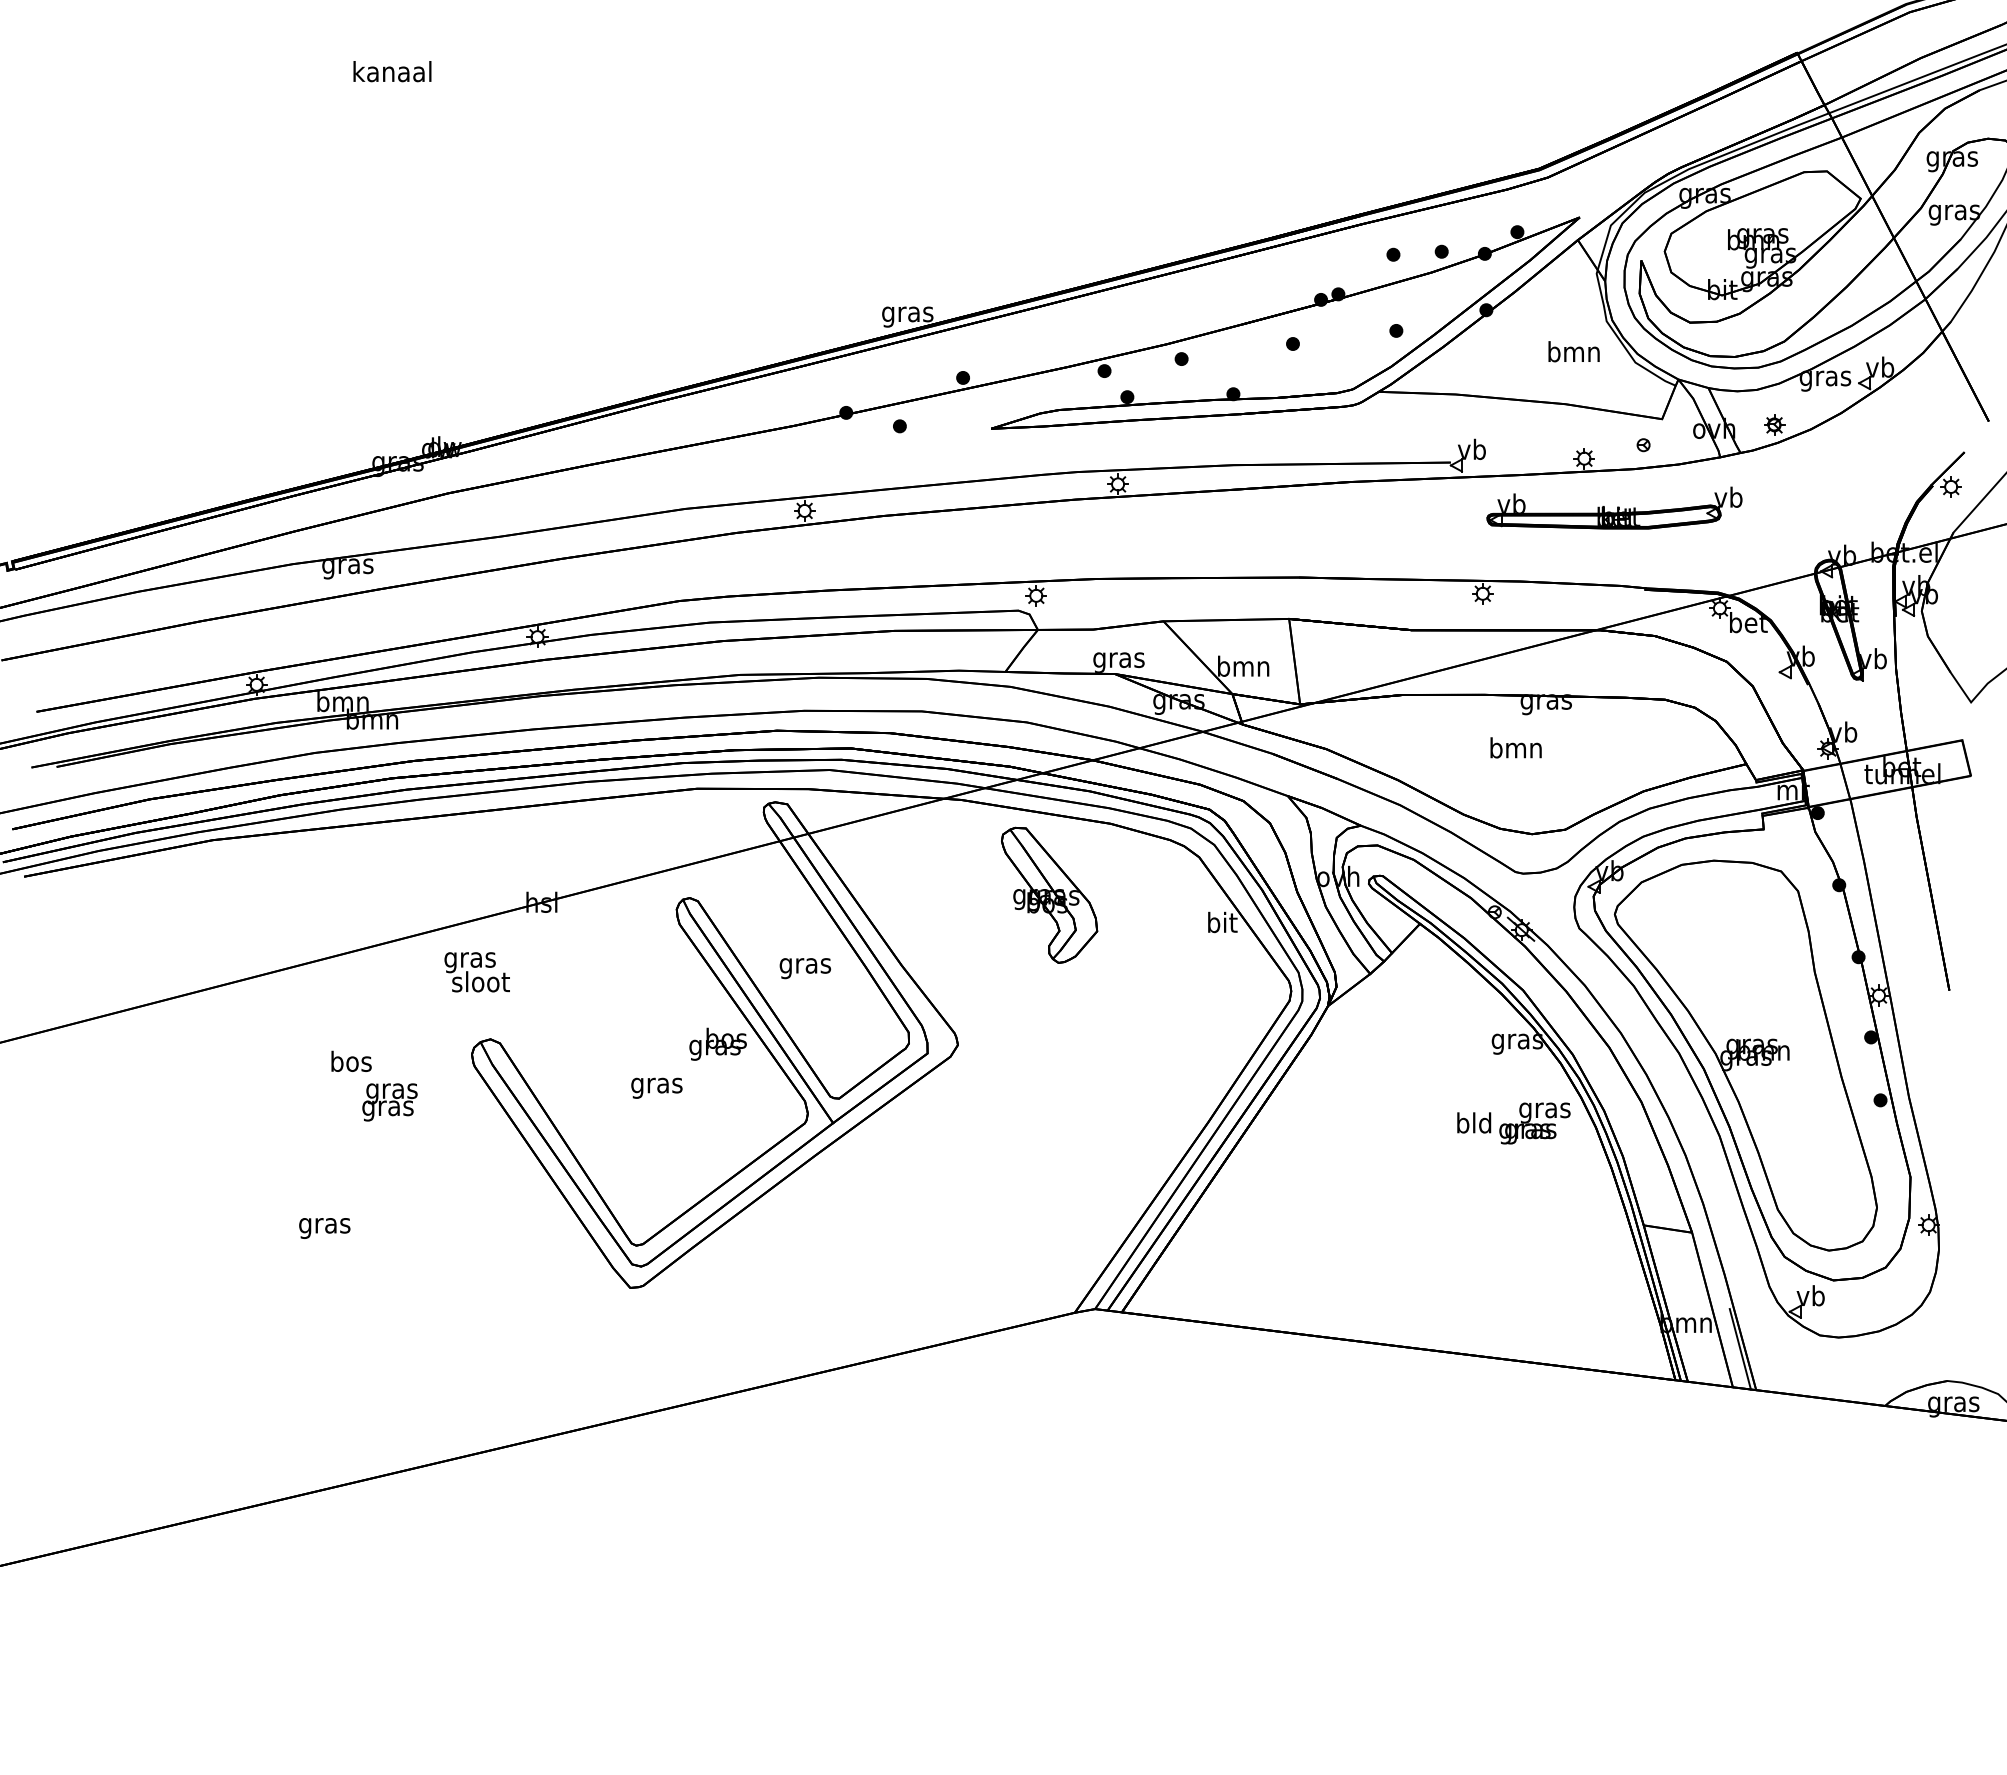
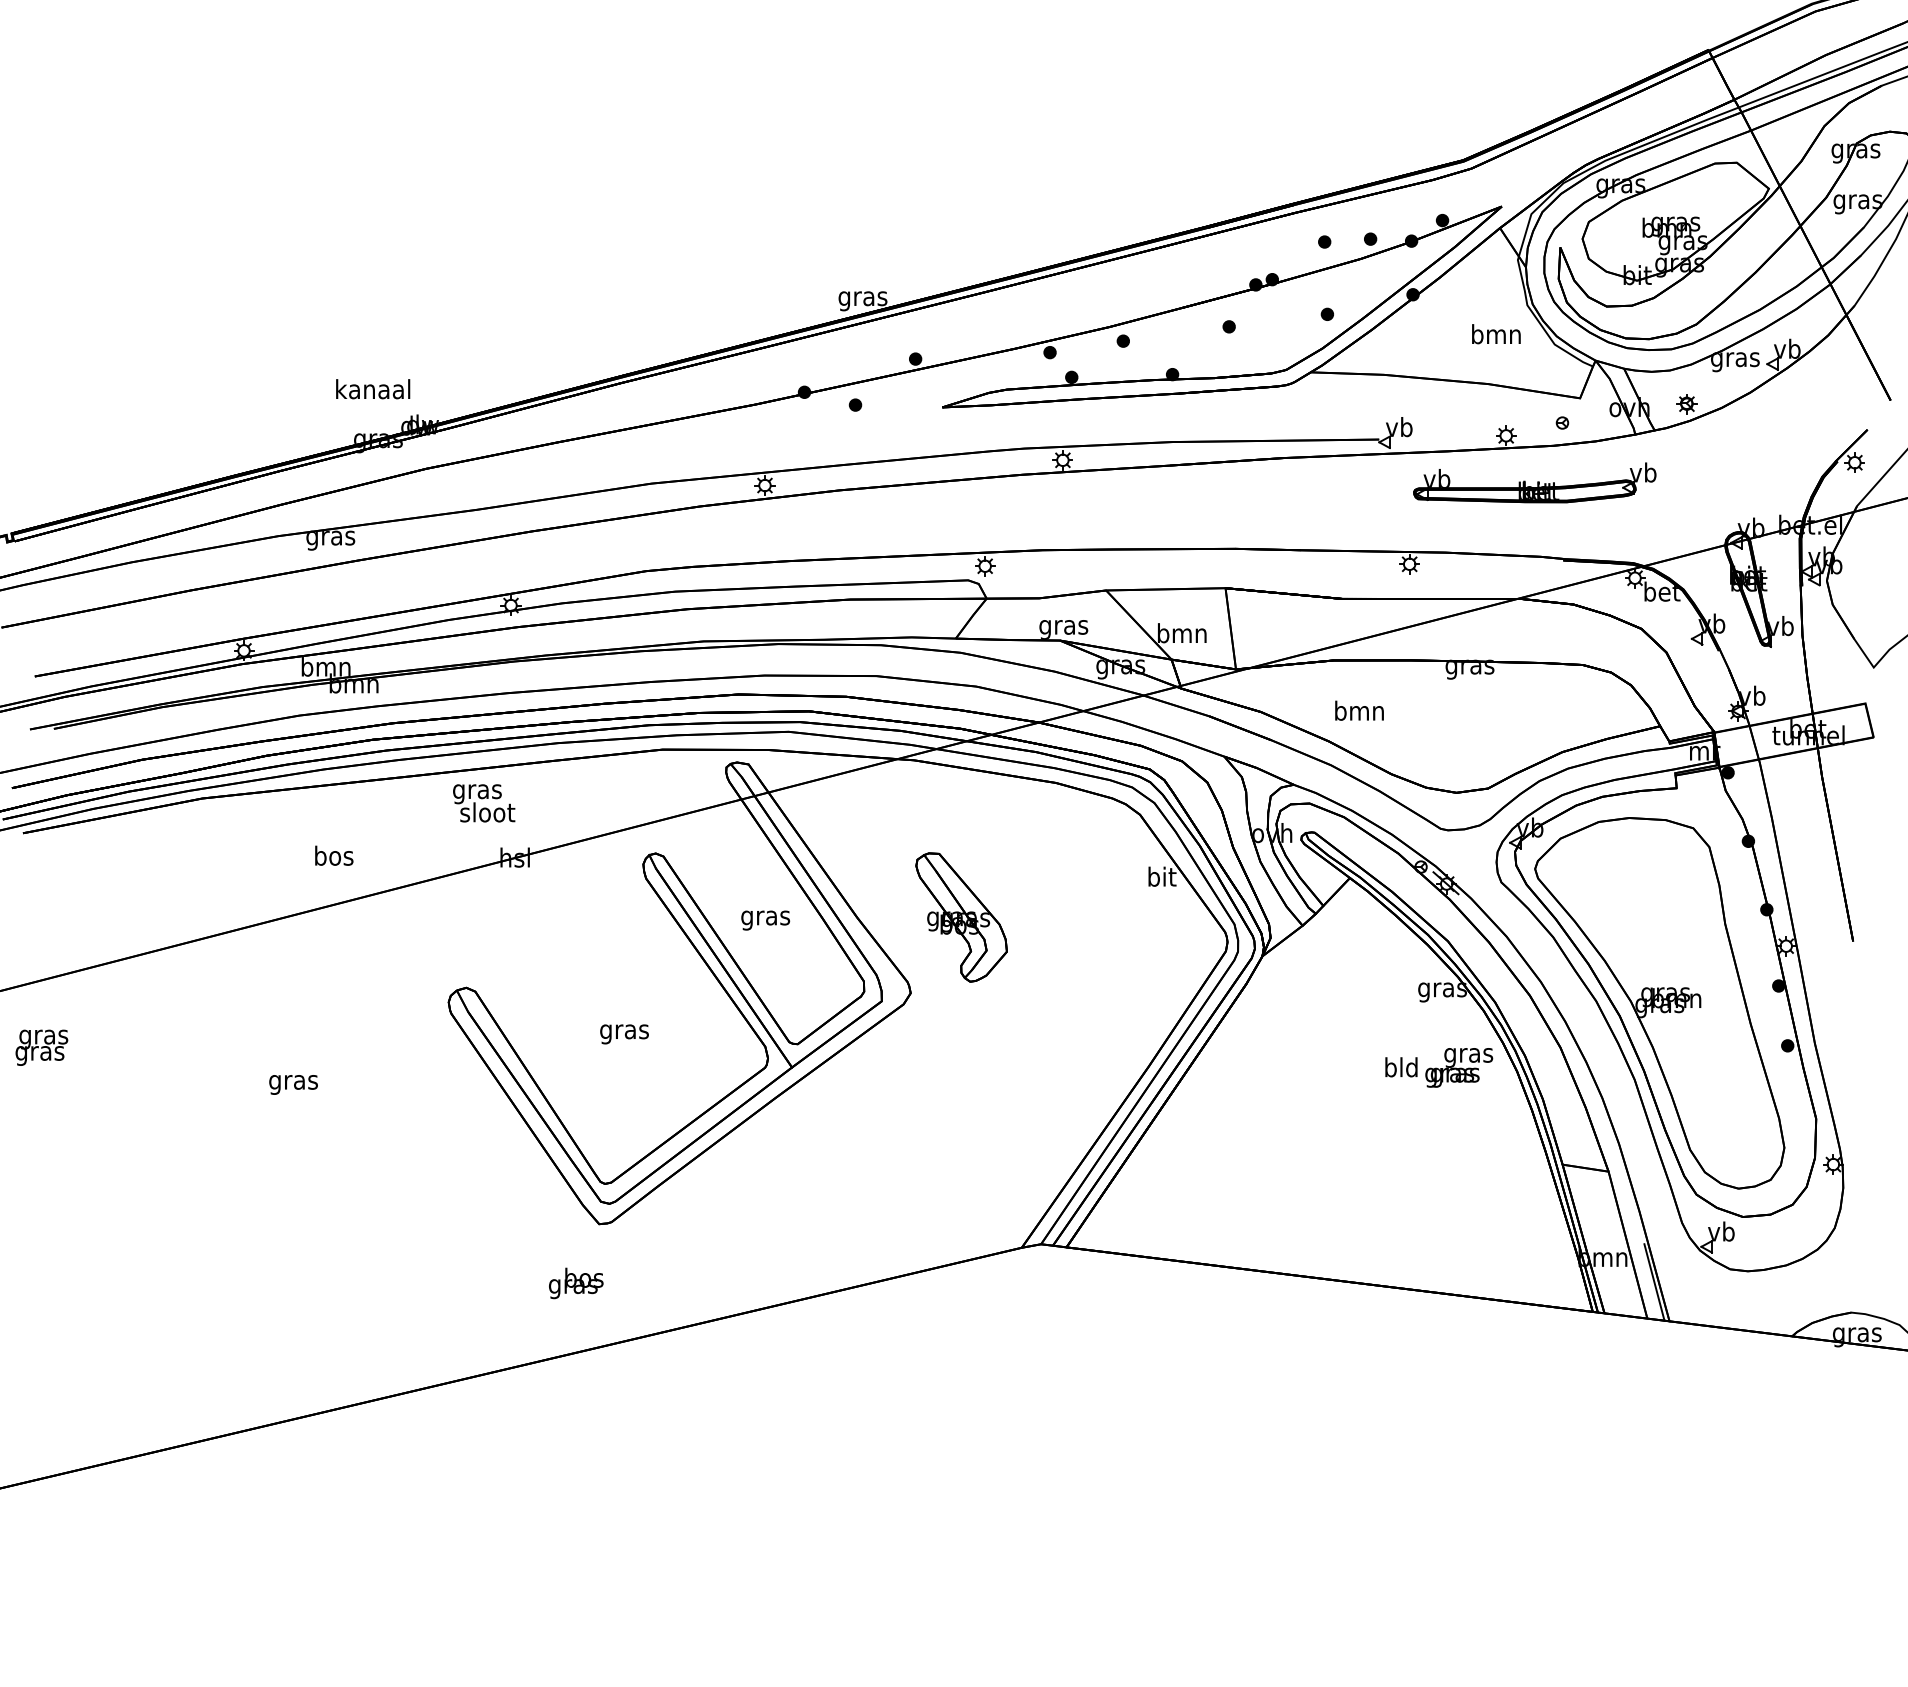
text: (392, 71) -> (373, 389), moved
text: (1515, 747) -> (1358, 710), moved
part: (1049, 894) -> (961, 916), moved
text: (476, 972) -> (483, 803), moved
text: (717, 1043) -> (575, 1282), moved
text: (351, 1060) -> (334, 854), moved
text: (389, 1102) -> (41, 1047), moved
text: (324, 1228) -> (293, 1084), moved

